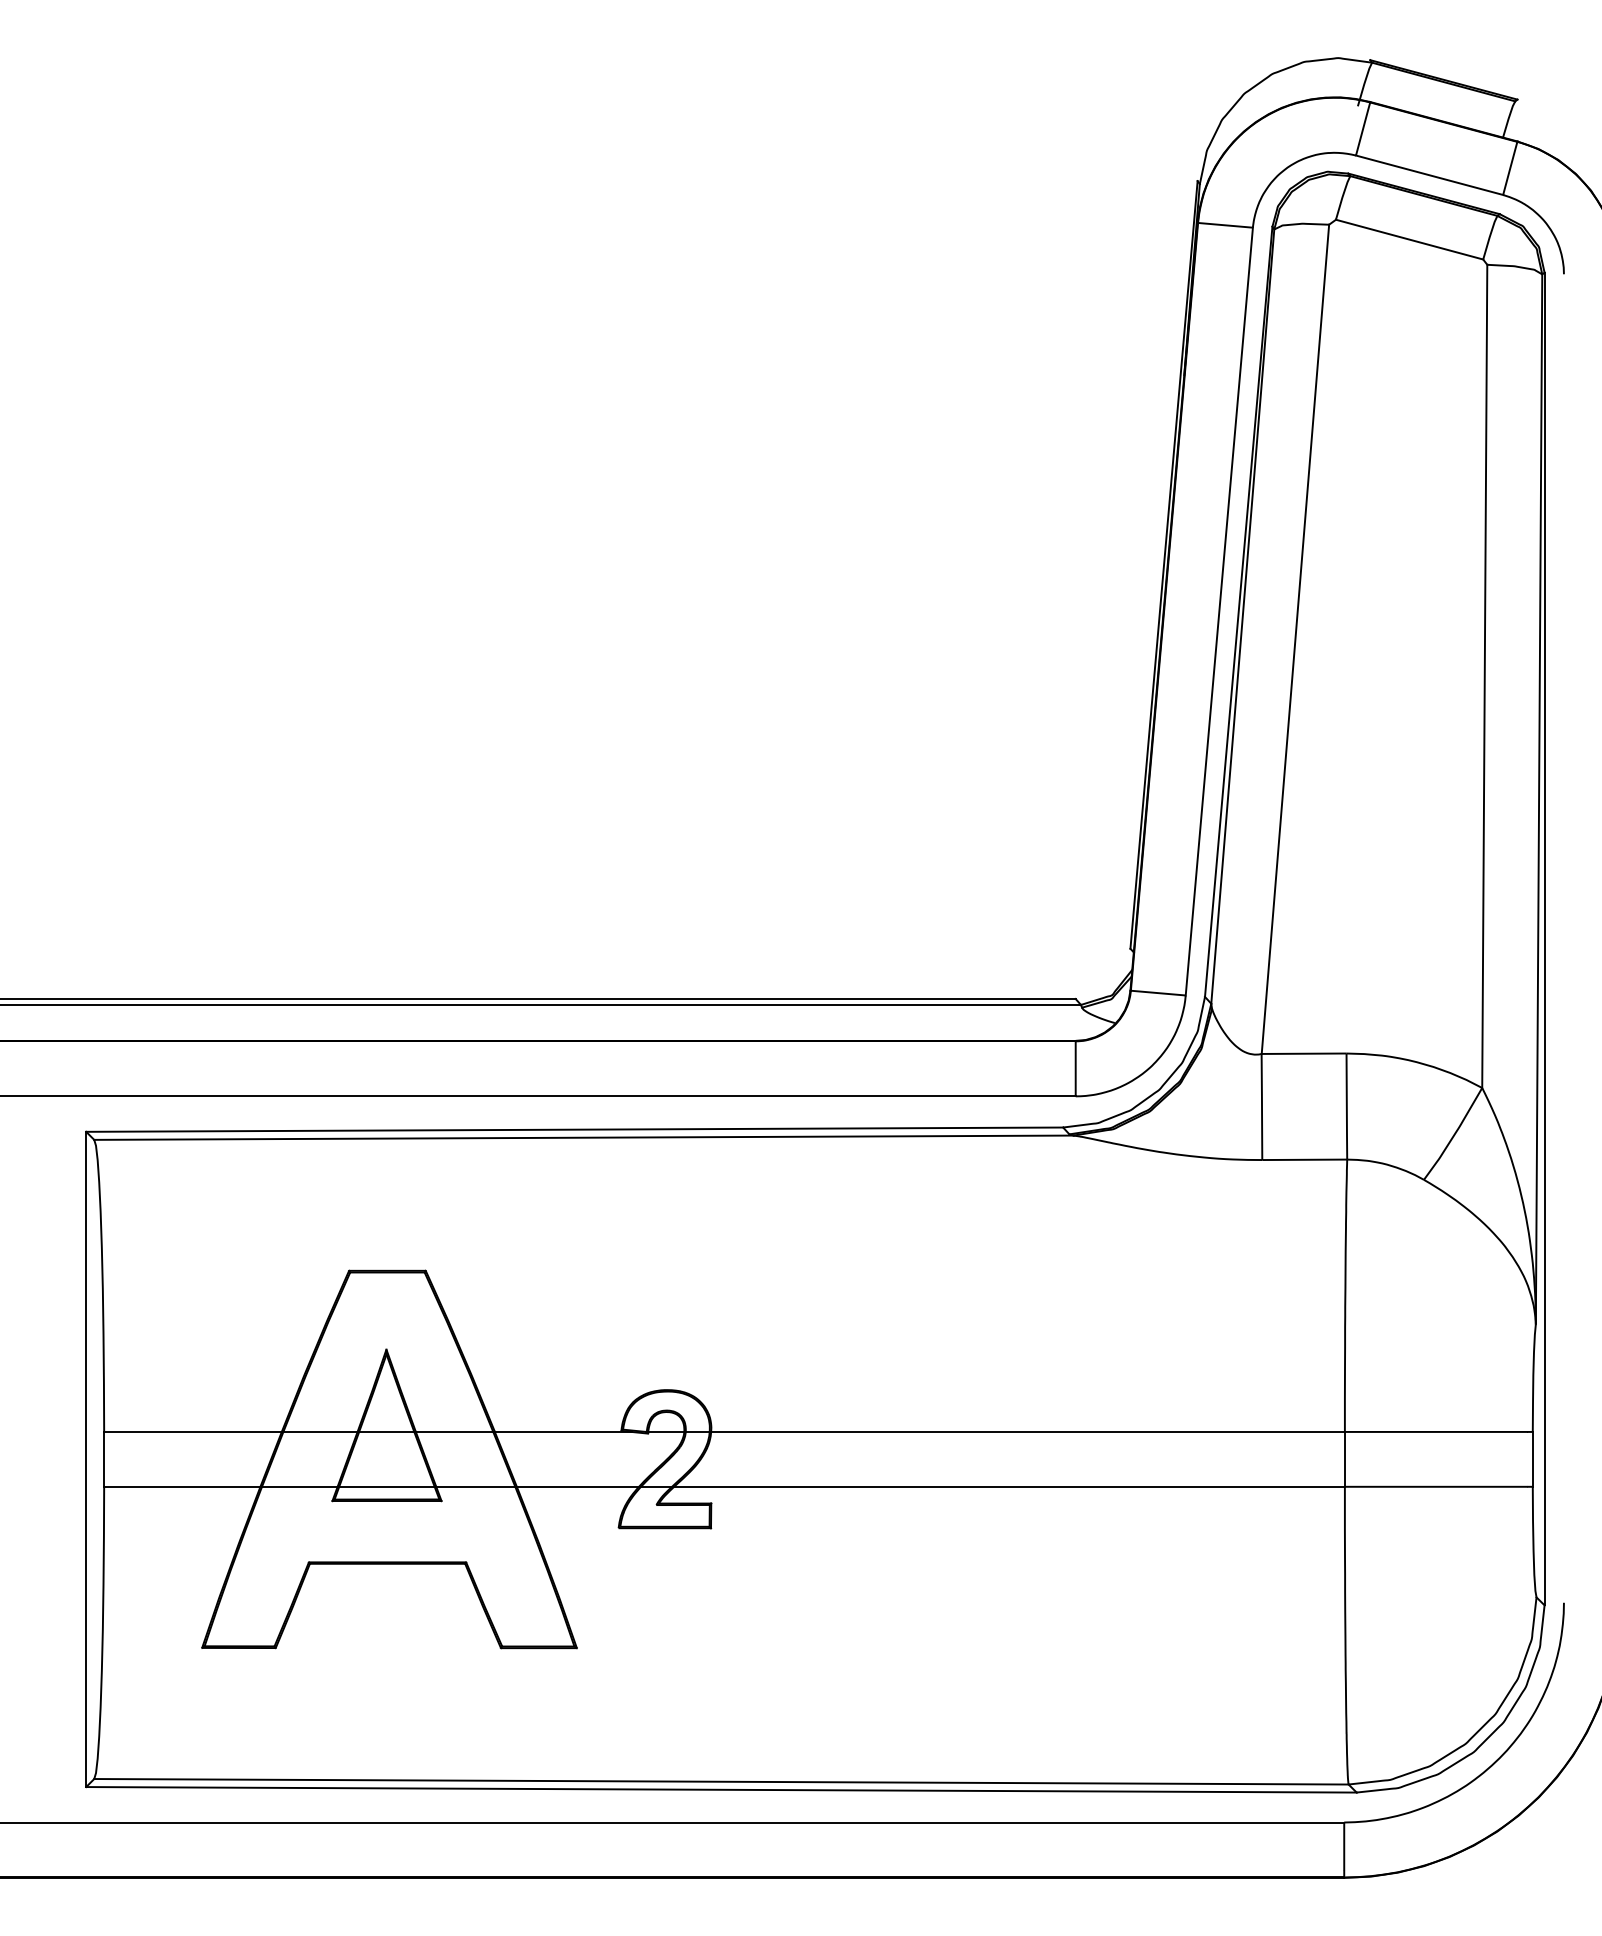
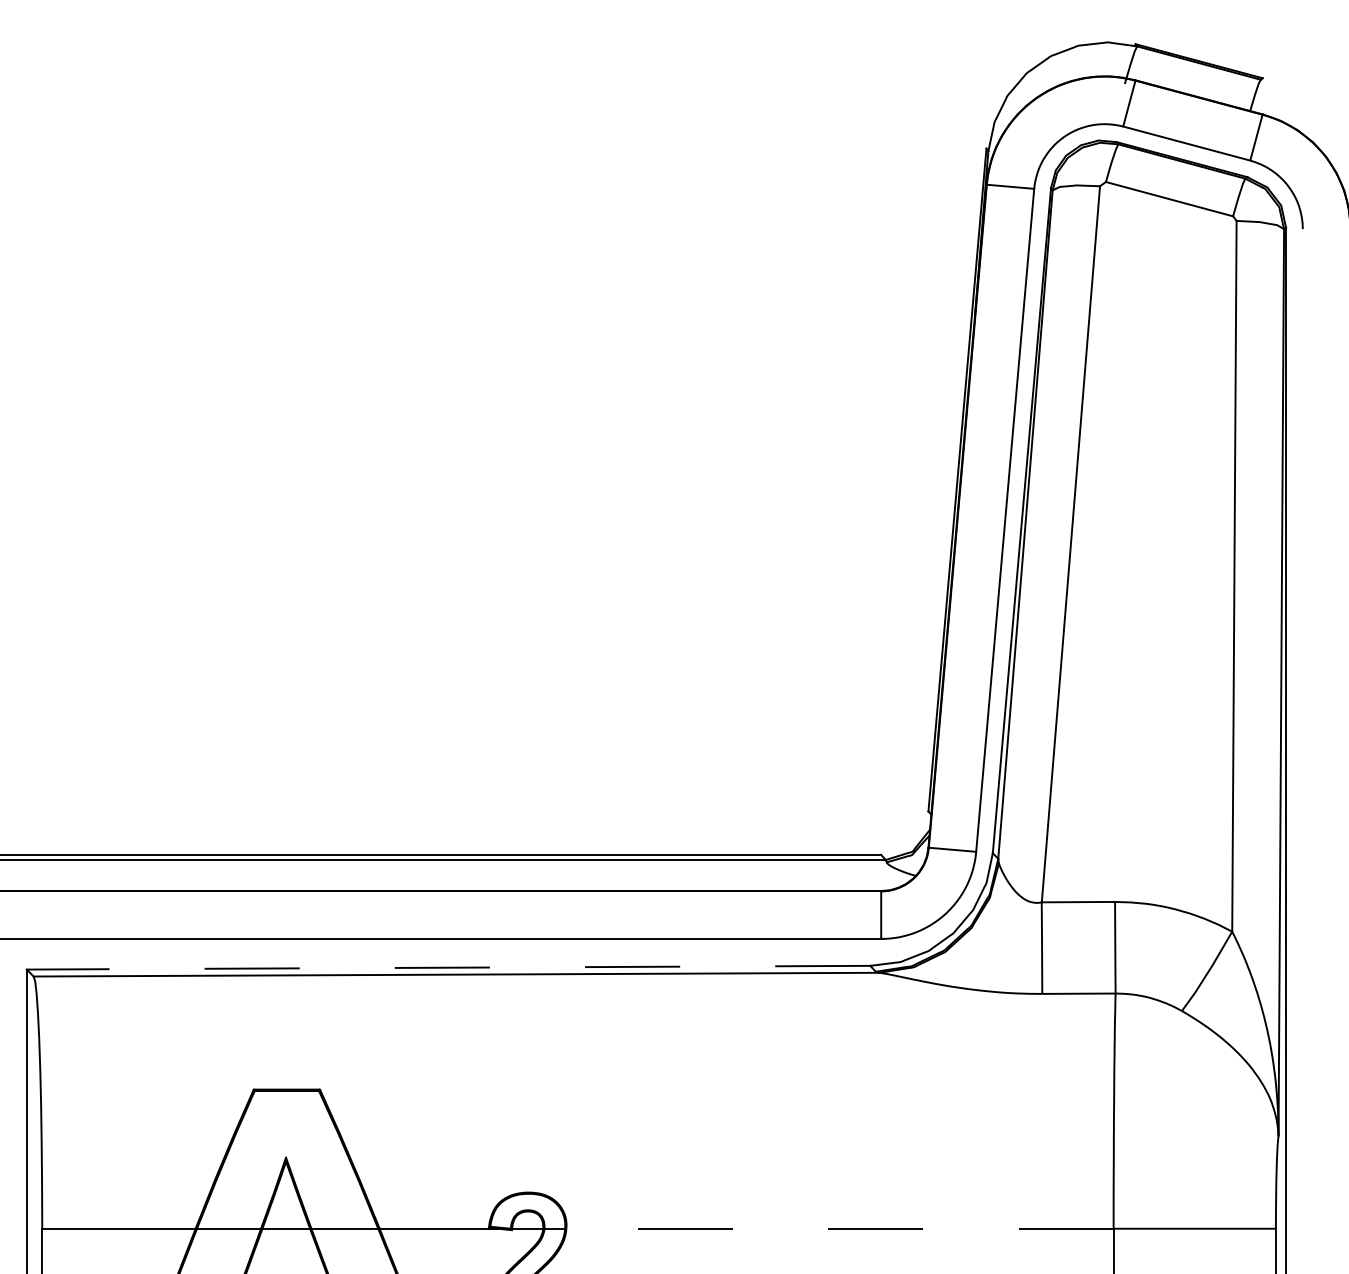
line: (574, 1129) -> (448, 967), solid -> dashed
line: (1028, 1431) -> (840, 1228), solid -> dashed

